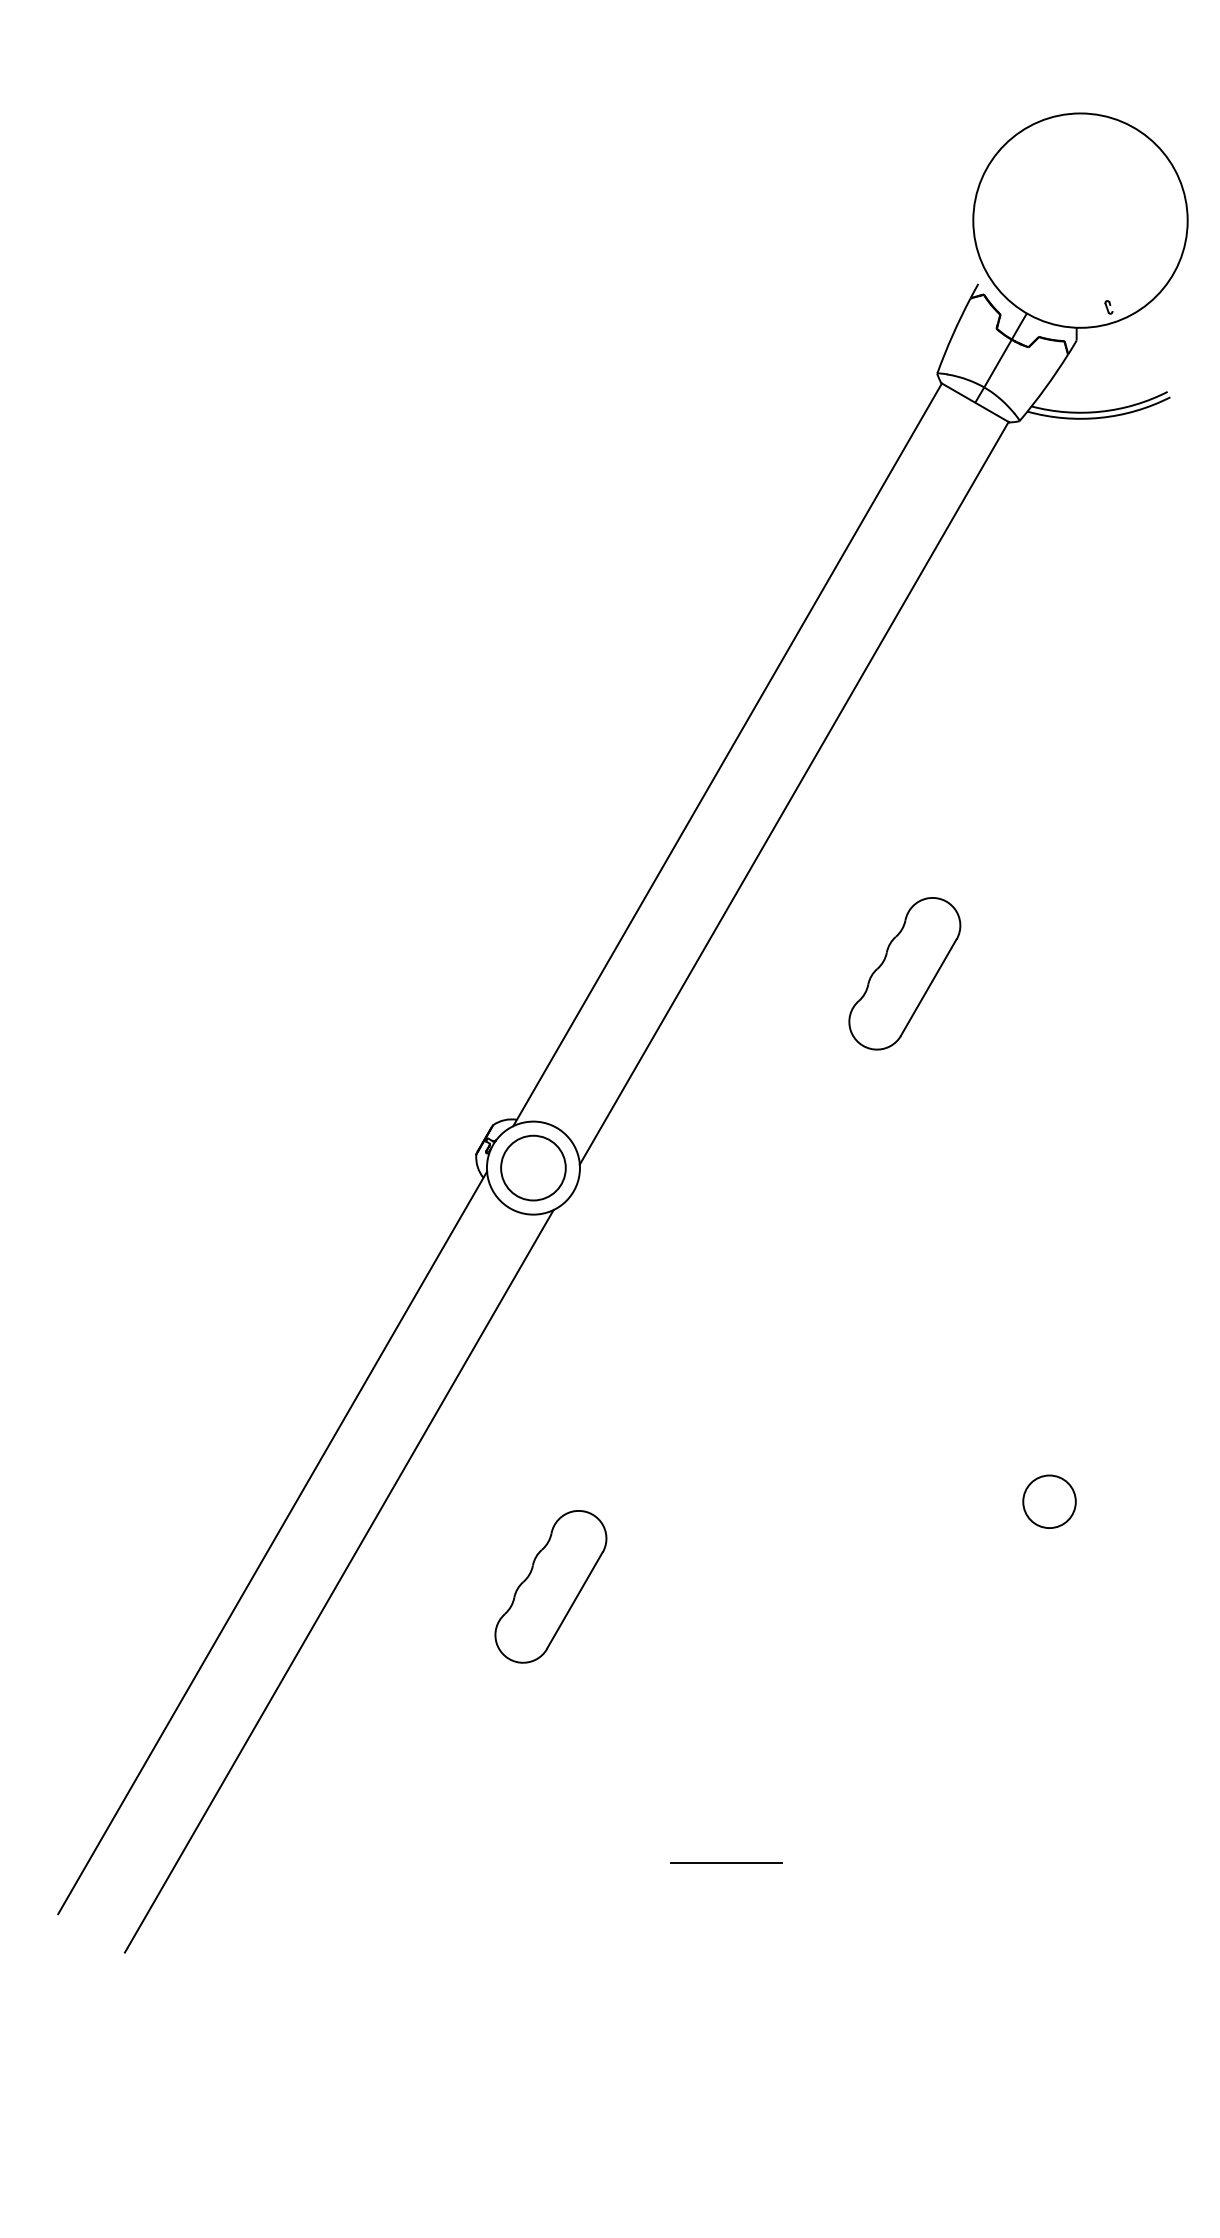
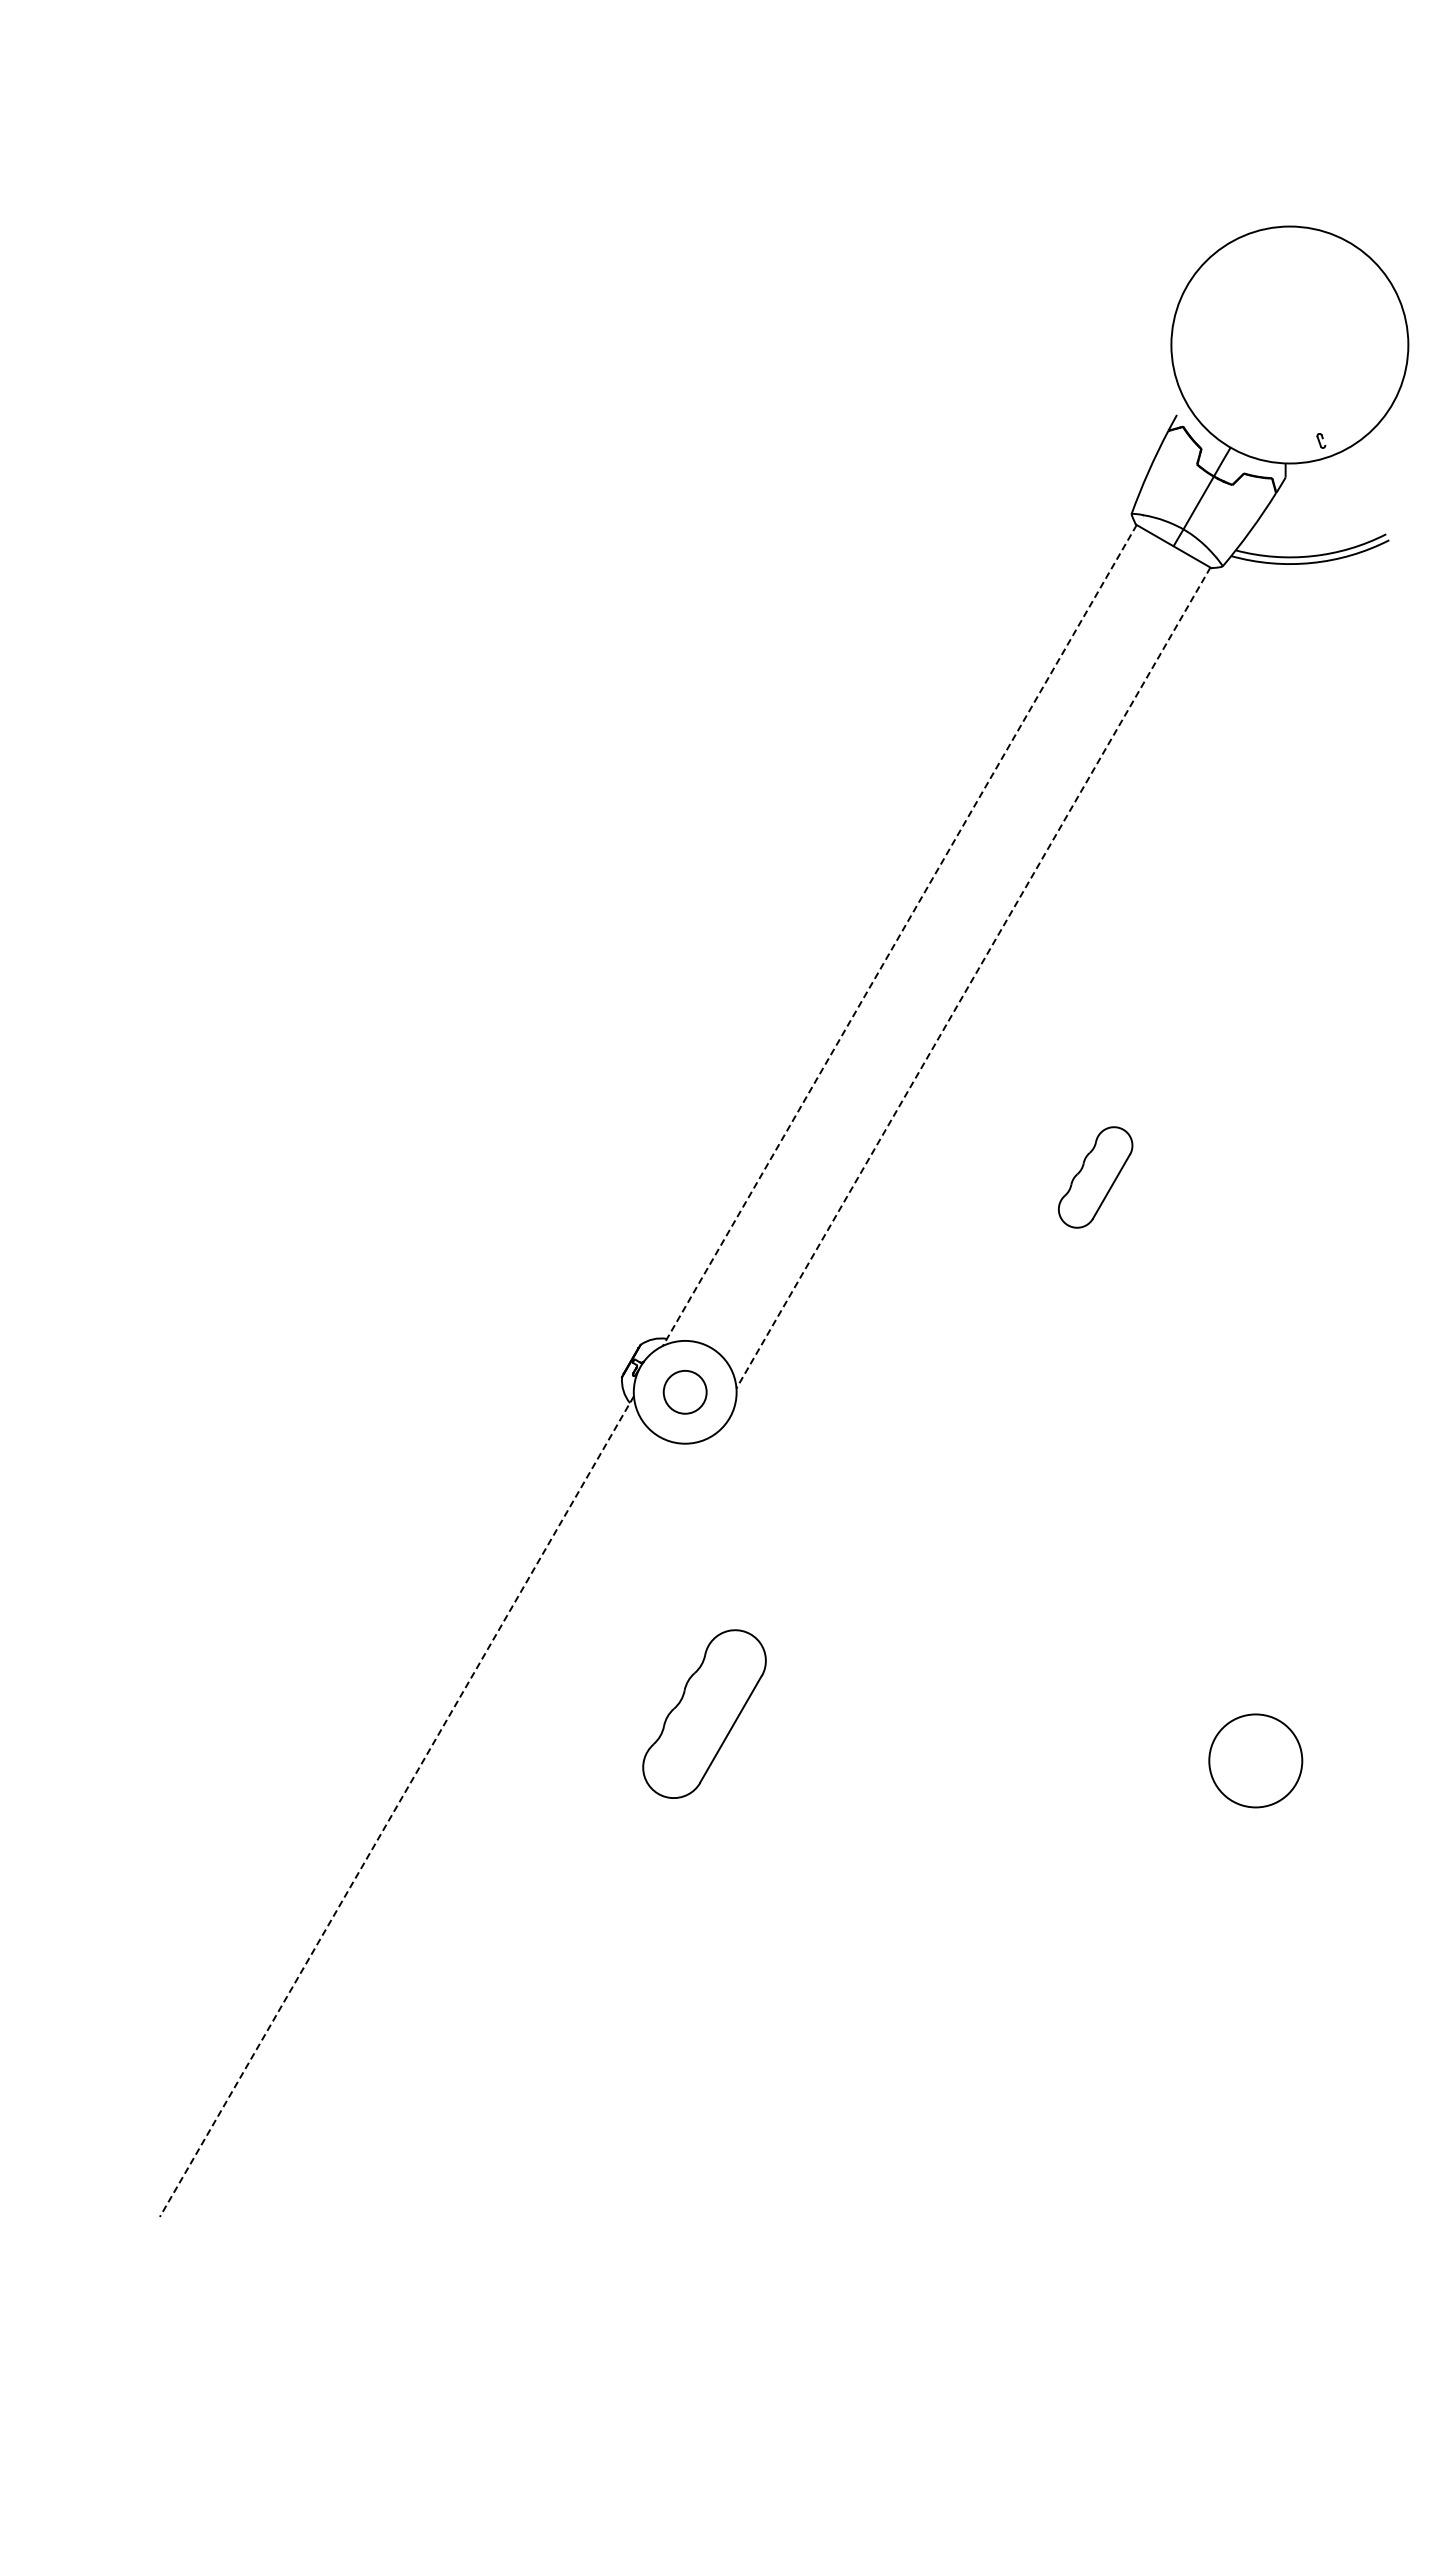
line: (727, 754) -> (899, 935), solid -> dashed
line: (794, 793) -> (973, 978), solid -> dashed
part: (904, 973) -> (1095, 1177), size x0.6
circle: (532, 1168) -> (684, 1392), size x0.6
circle: (1049, 1502) -> (1255, 1761), size x1.6
line: (272, 1542) -> (396, 1806), solid -> dashed
line: (339, 1580) -> (470, 1848), removed
part: (550, 1586) -> (704, 1713), moved
line: (726, 1863) -> (898, 2160), removed

